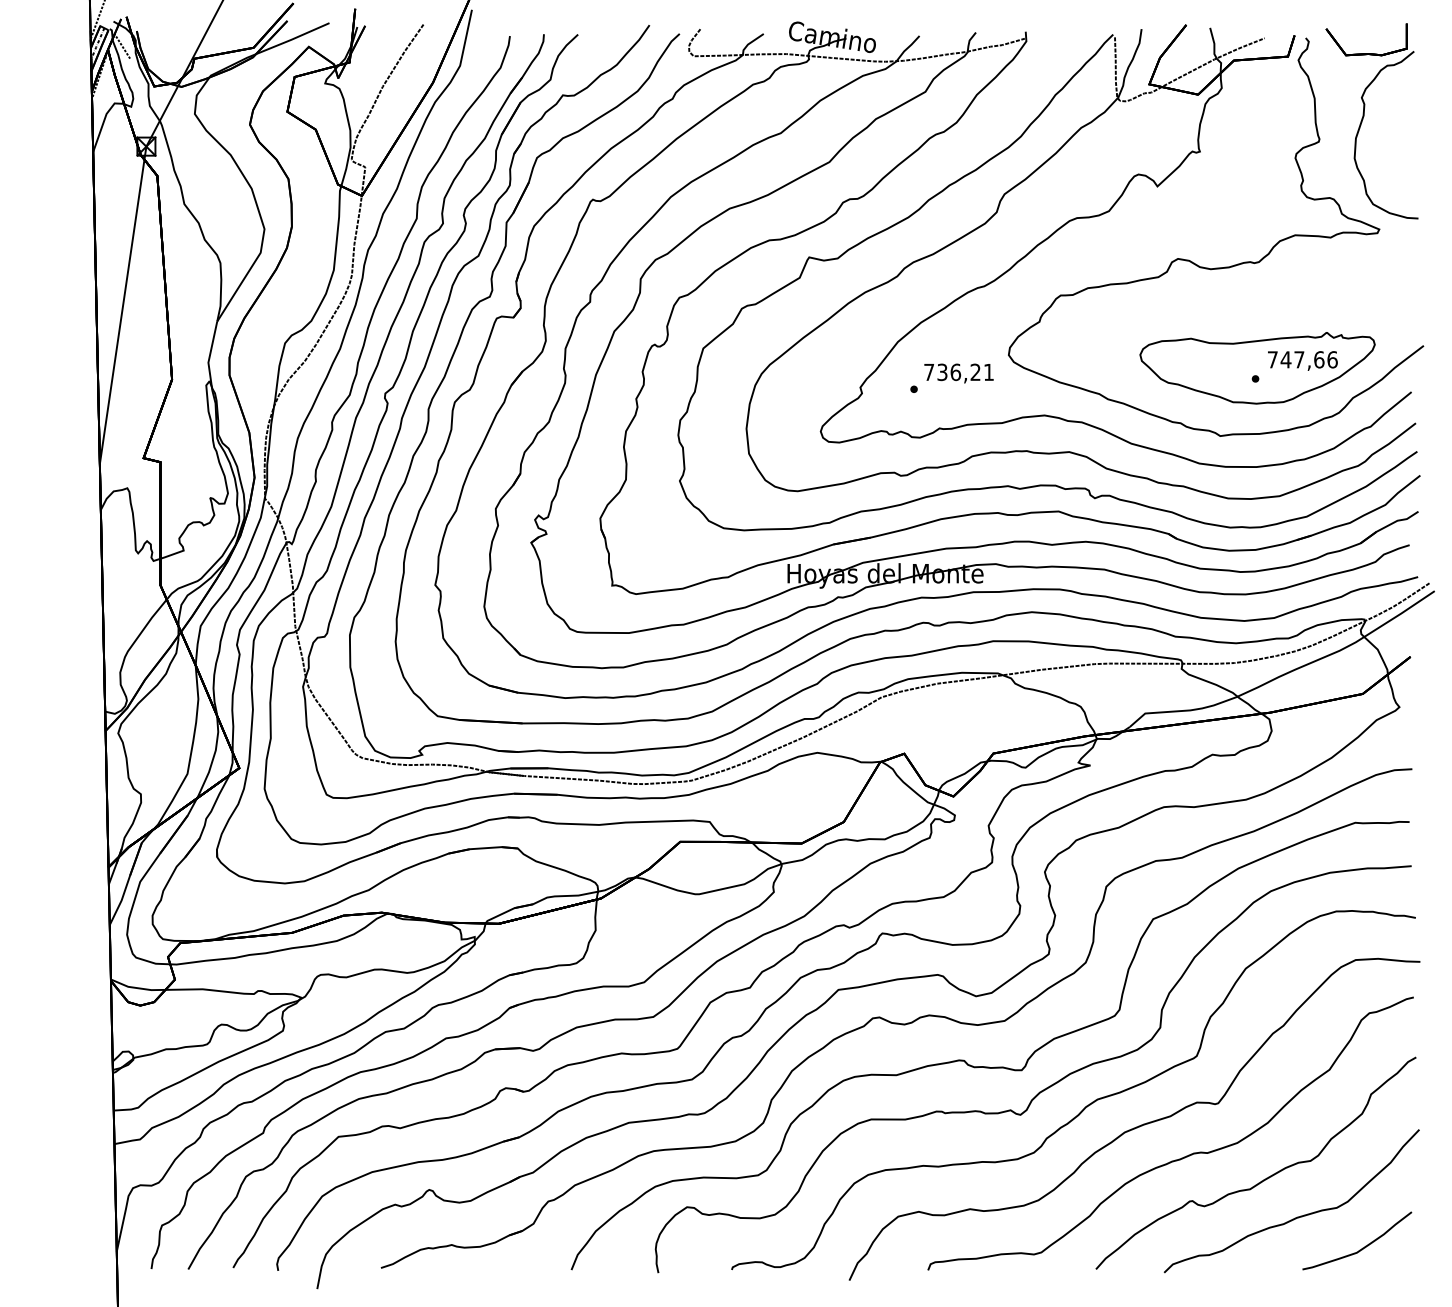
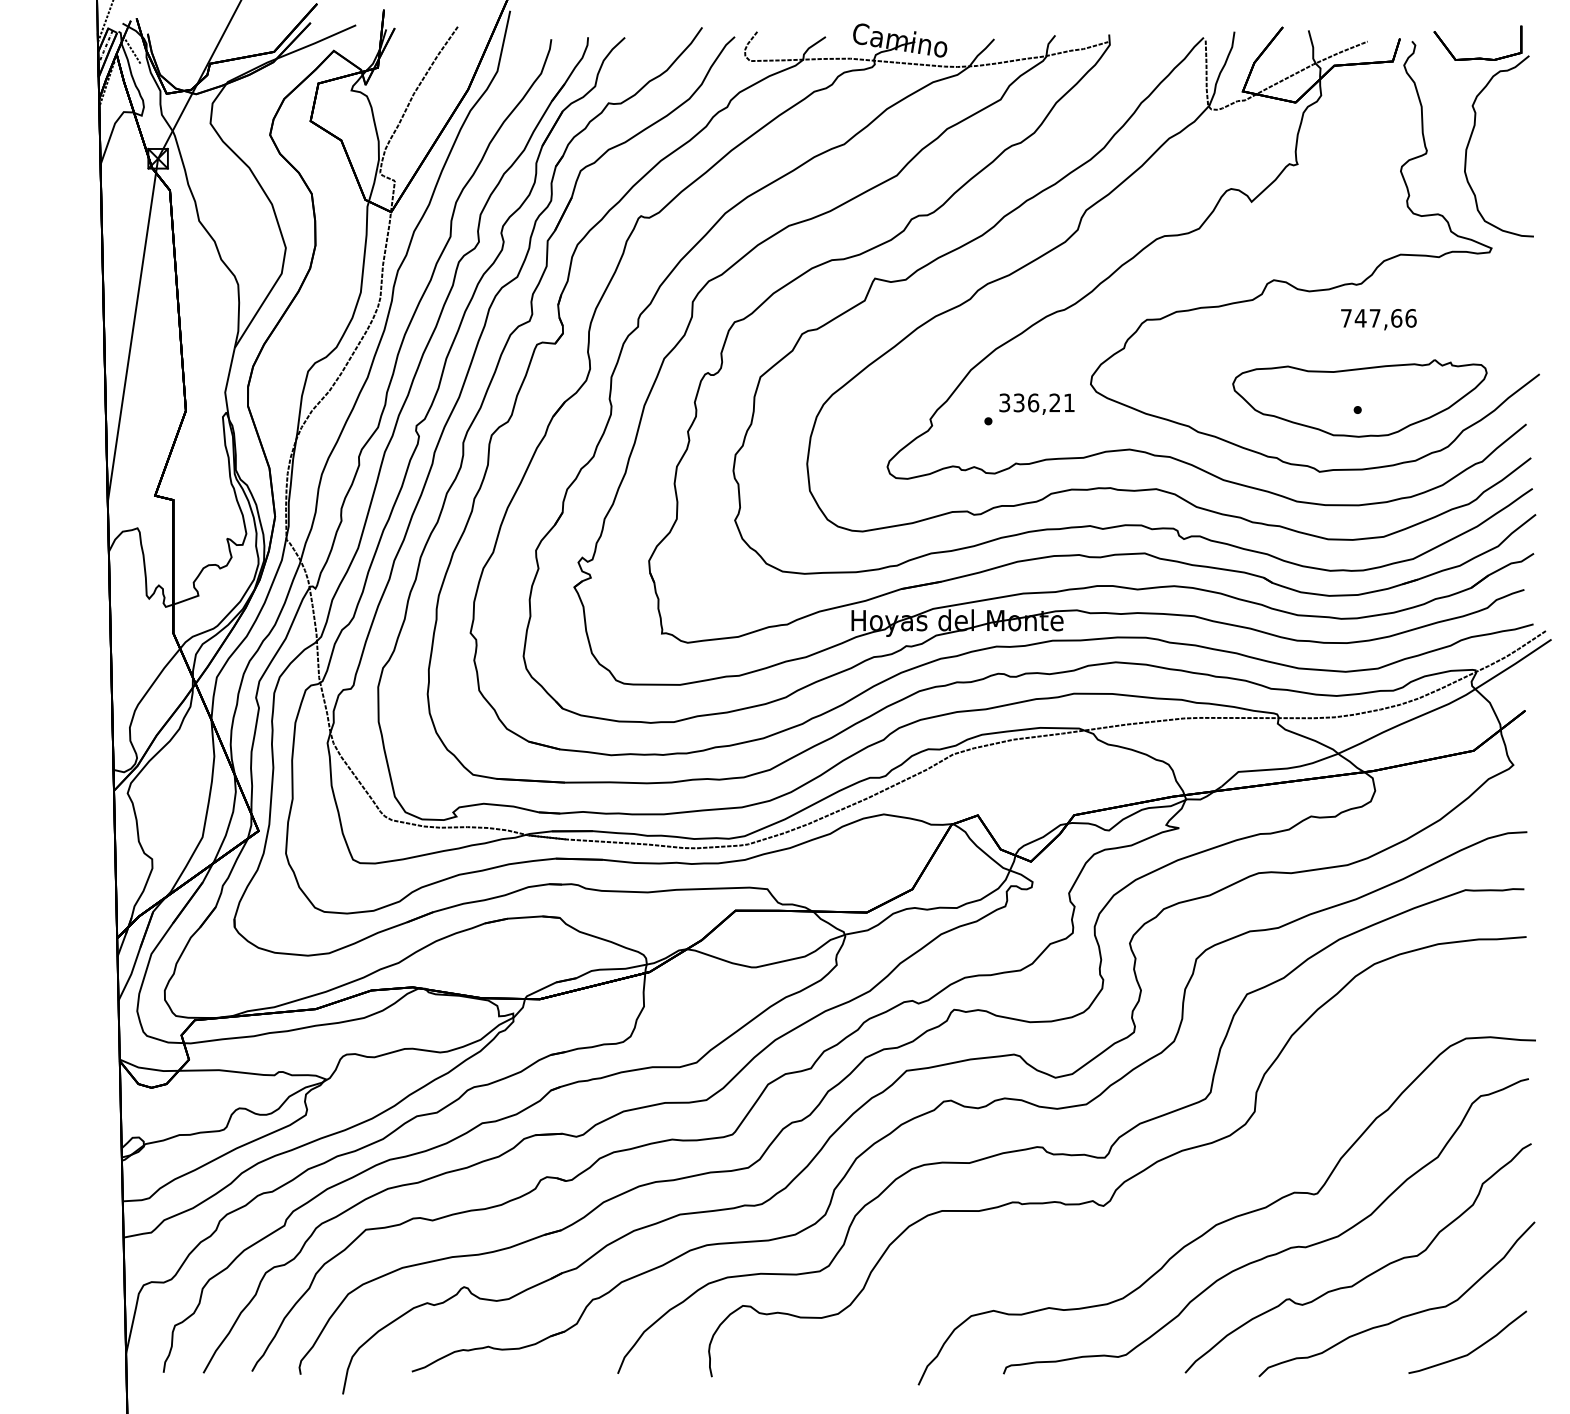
text: (1302, 360) -> (1378, 319), moved
text: (928, 371) -> (1004, 402), 736,21 -> 336,21
curve: (1087, 1105) -> (1175, 1195), removed

